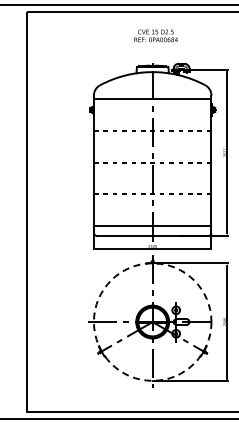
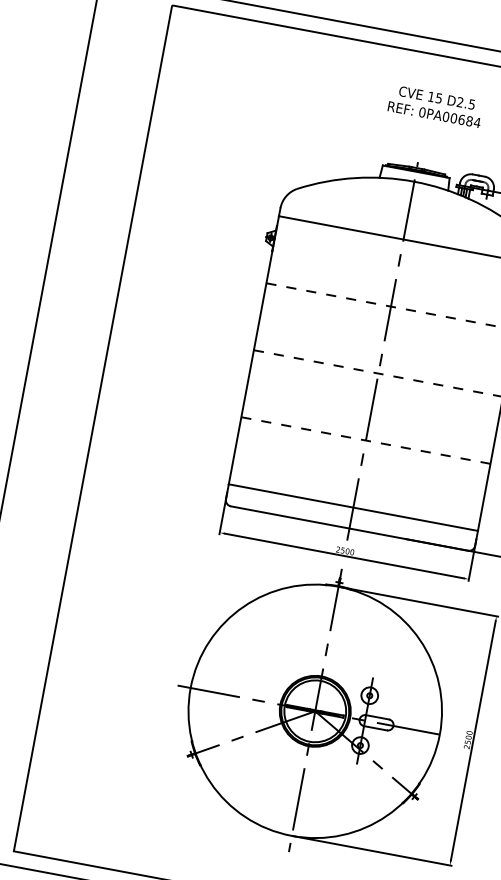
circle: (152, 321) -> (315, 710), dashed -> solid

